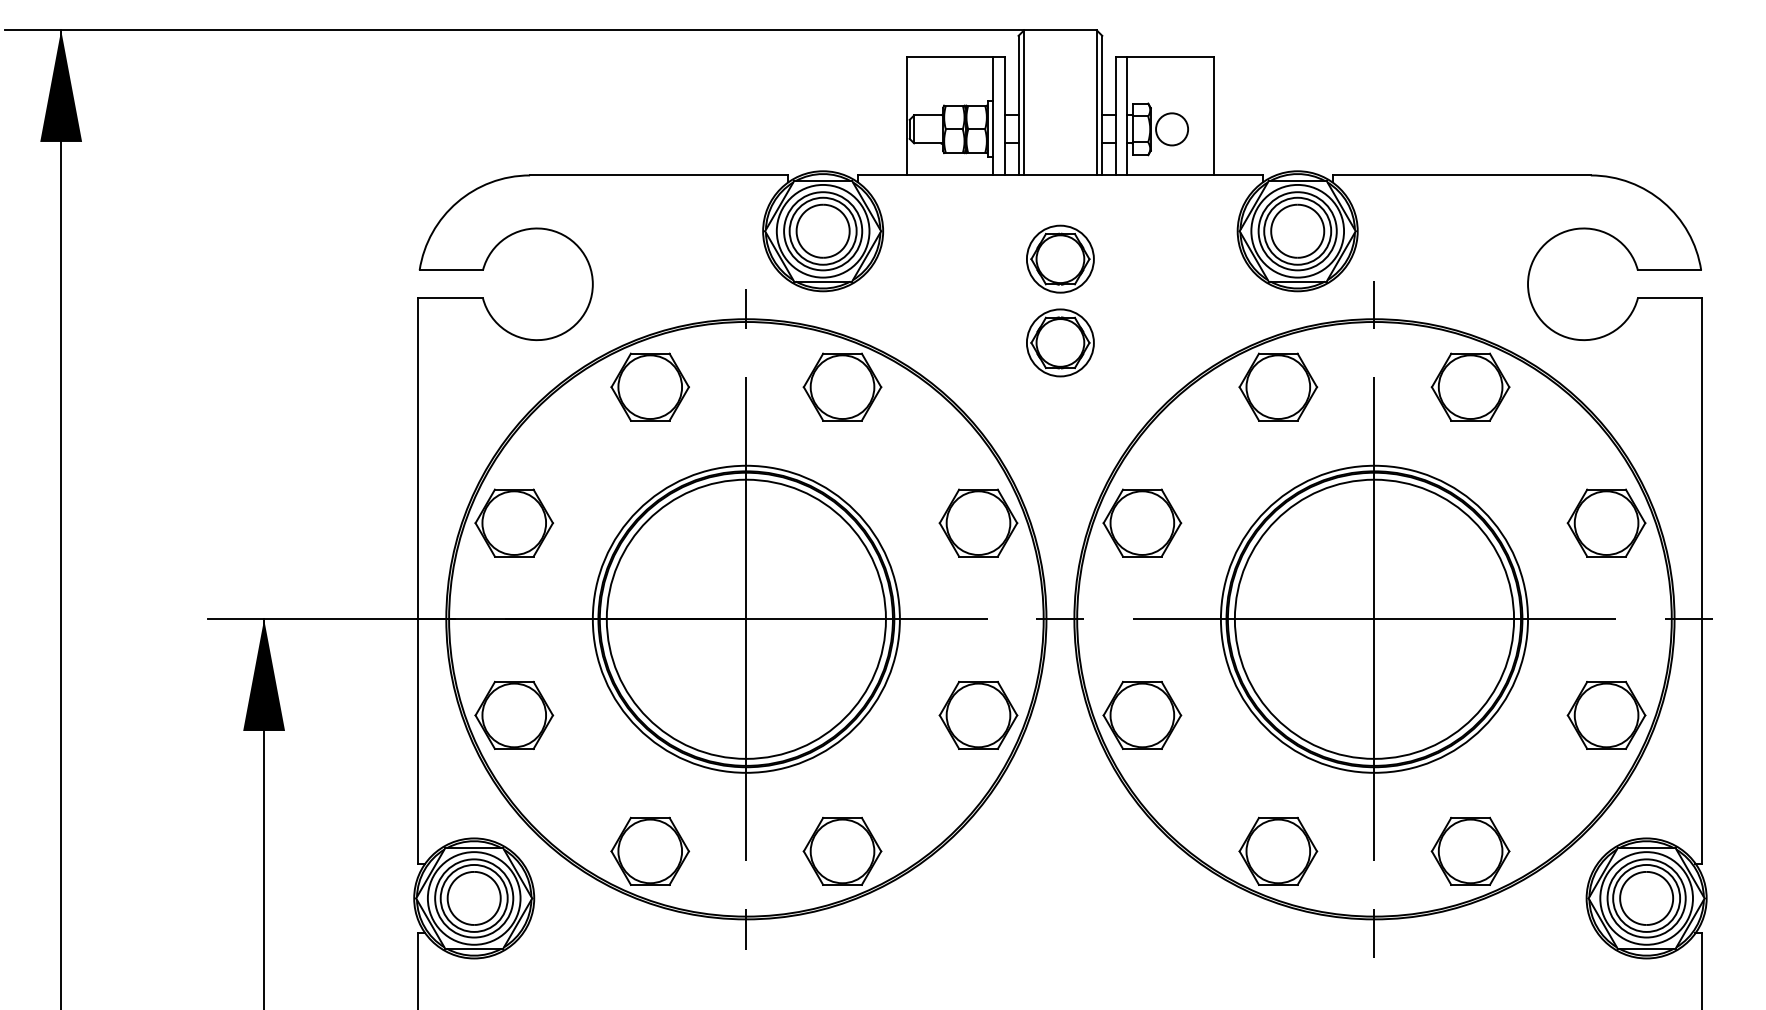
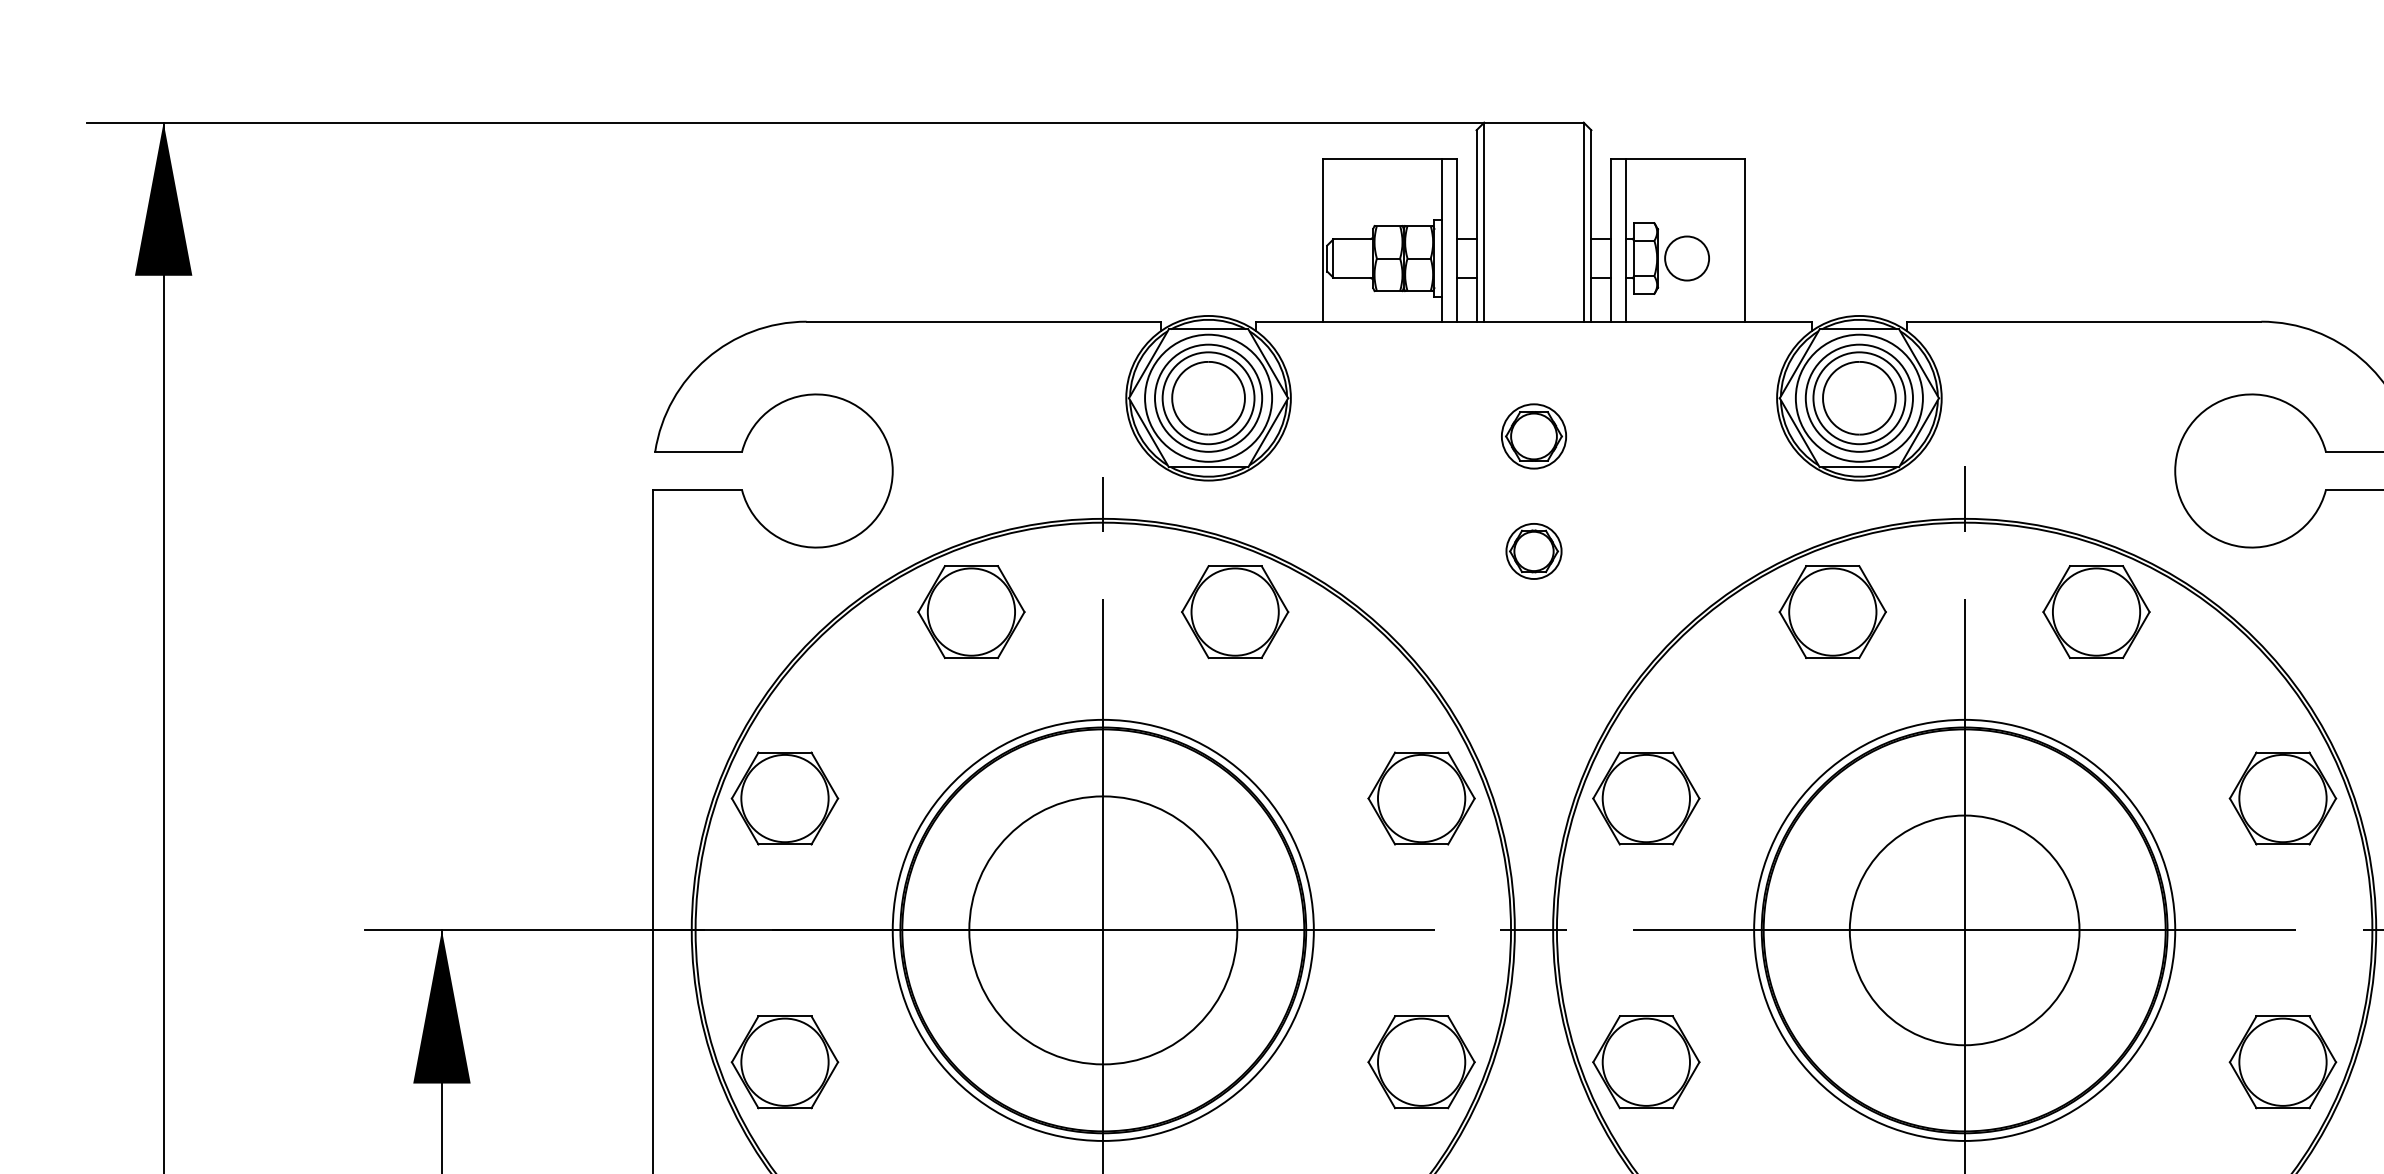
part: (1060, 258) -> (1534, 435), size x0.7
part: (1060, 342) -> (1534, 550), size x0.6
circle: (745, 618) -> (1102, 929), size x0.7
circle: (1374, 618) -> (1964, 929), size x0.6

